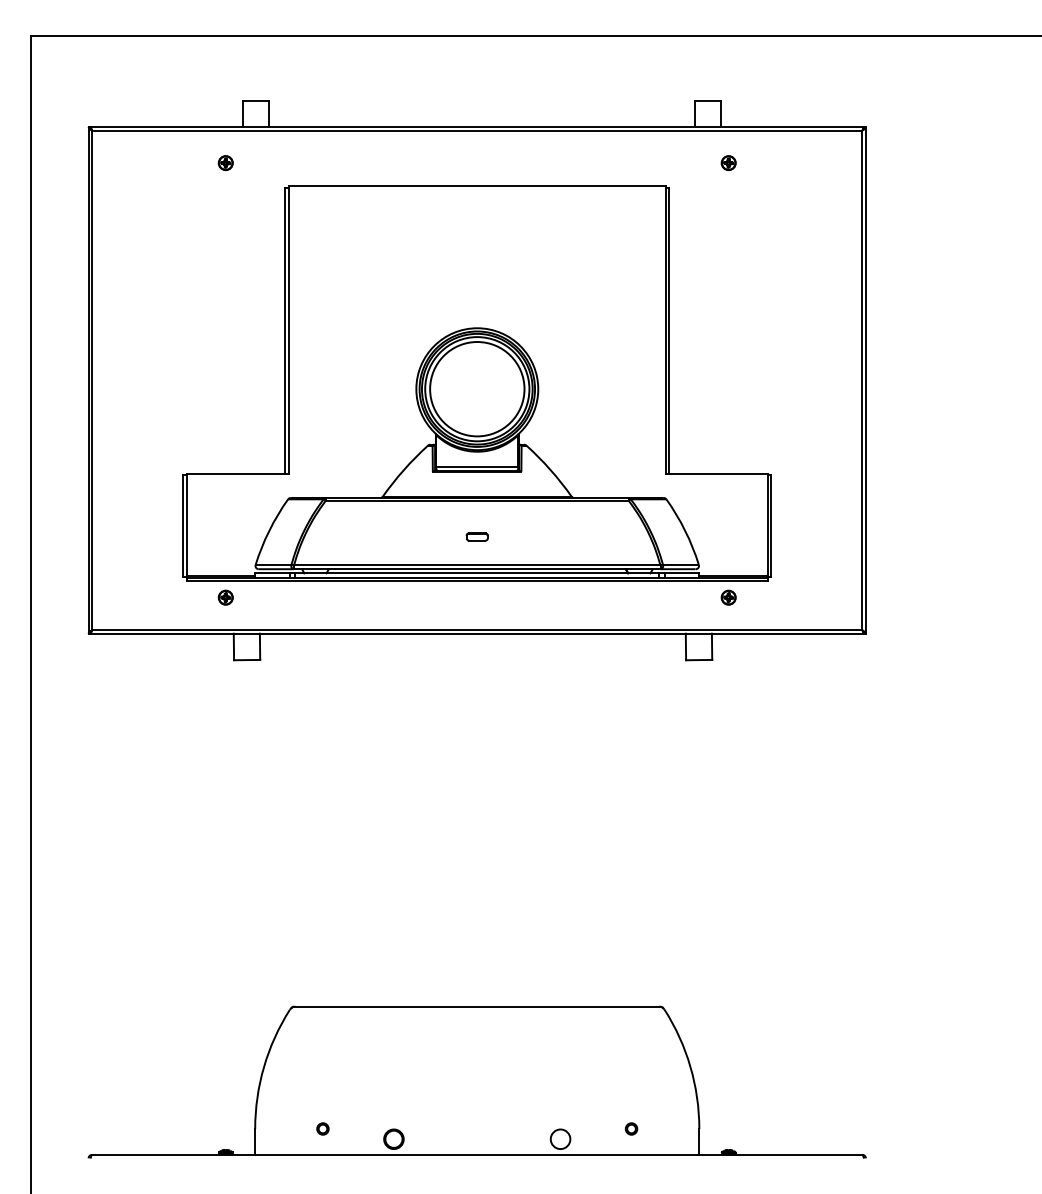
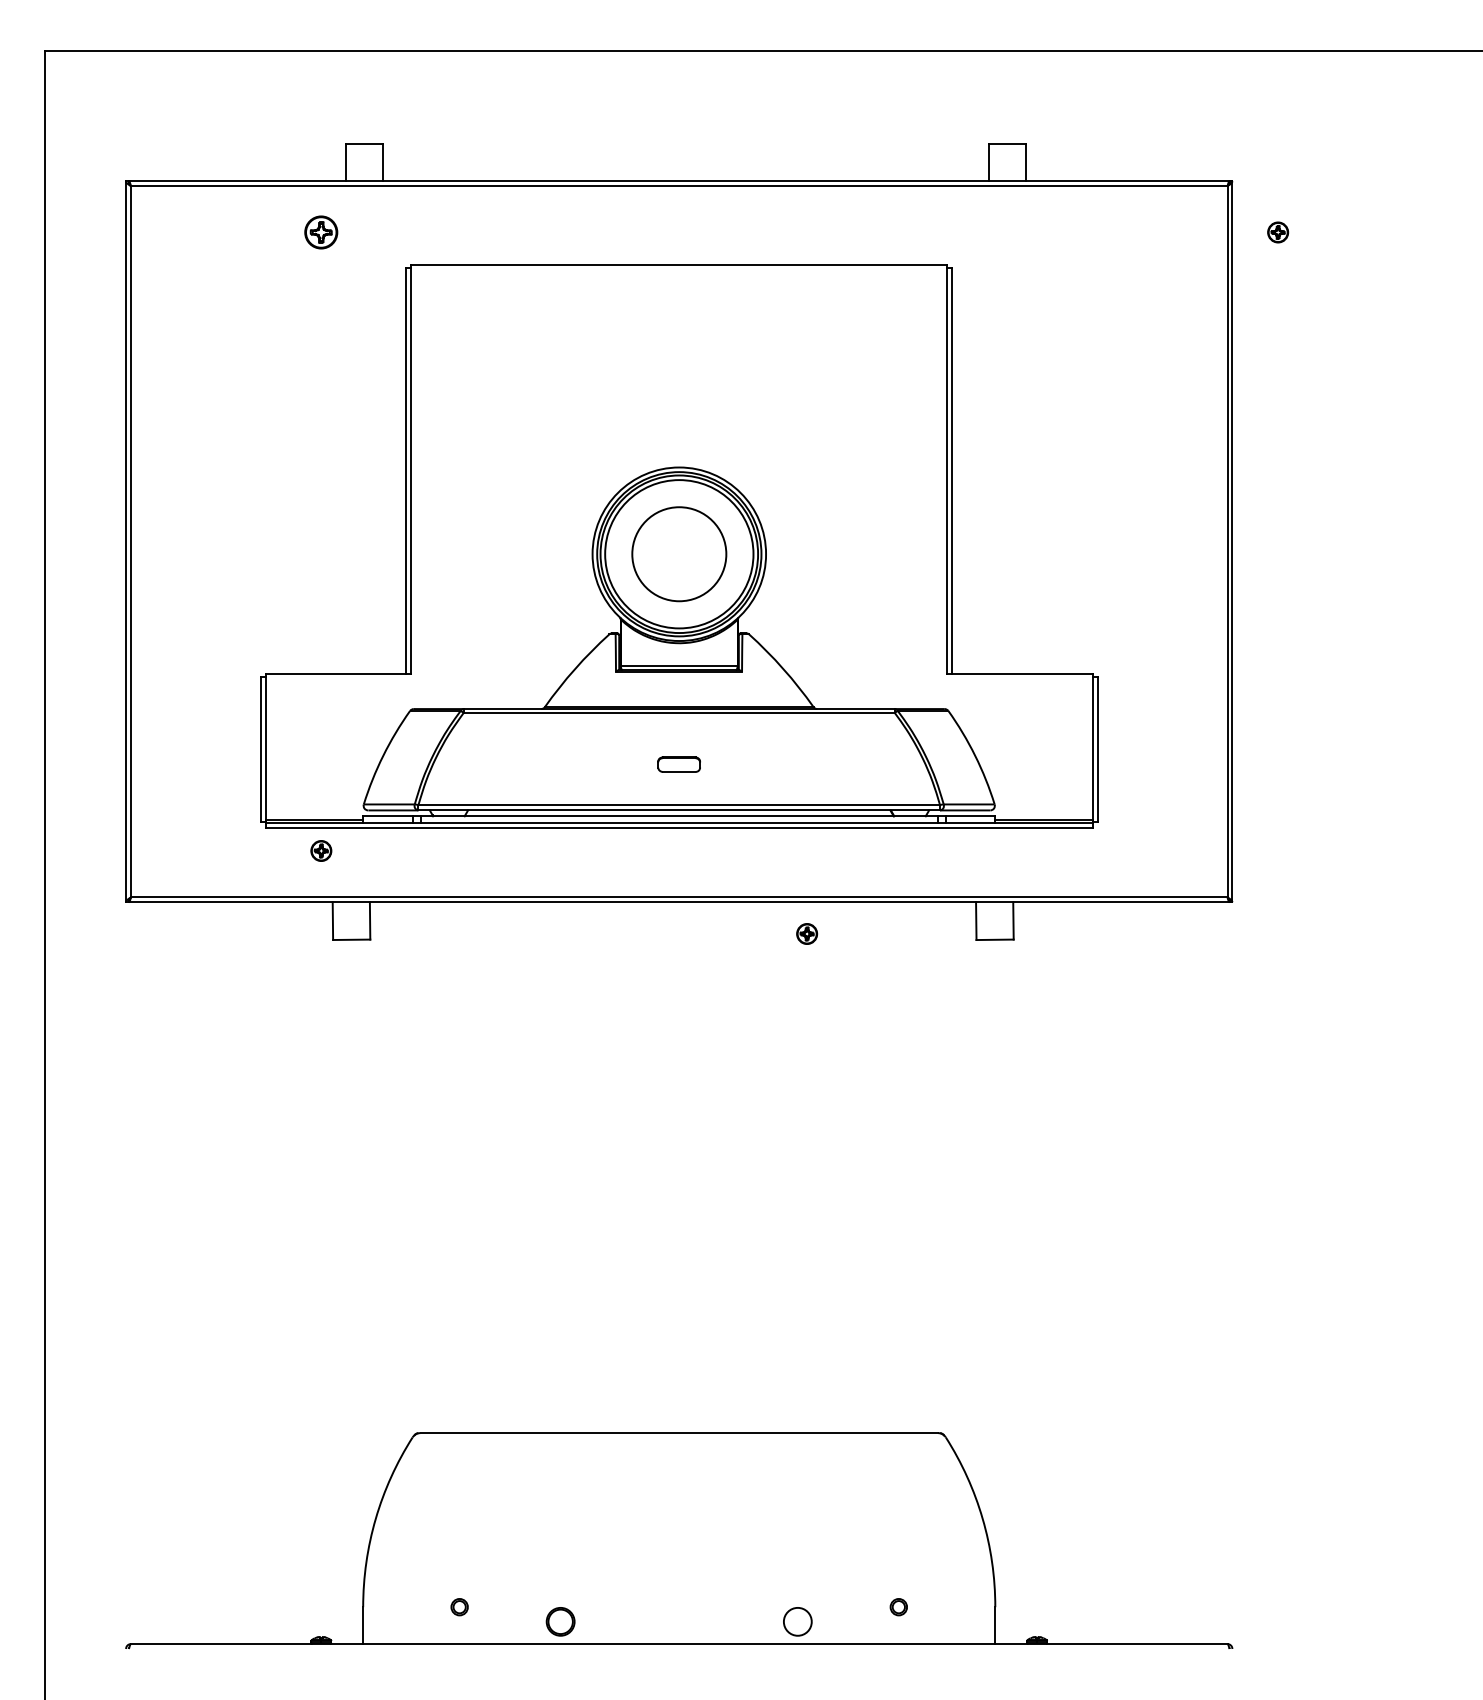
part: (225, 163) -> (321, 232), size x1.6
part: (728, 163) -> (1278, 232), moved
circle: (477, 389) -> (679, 554), size x0.7
part: (477, 536) -> (679, 764), size x1.4
part: (728, 597) -> (807, 933), moved

